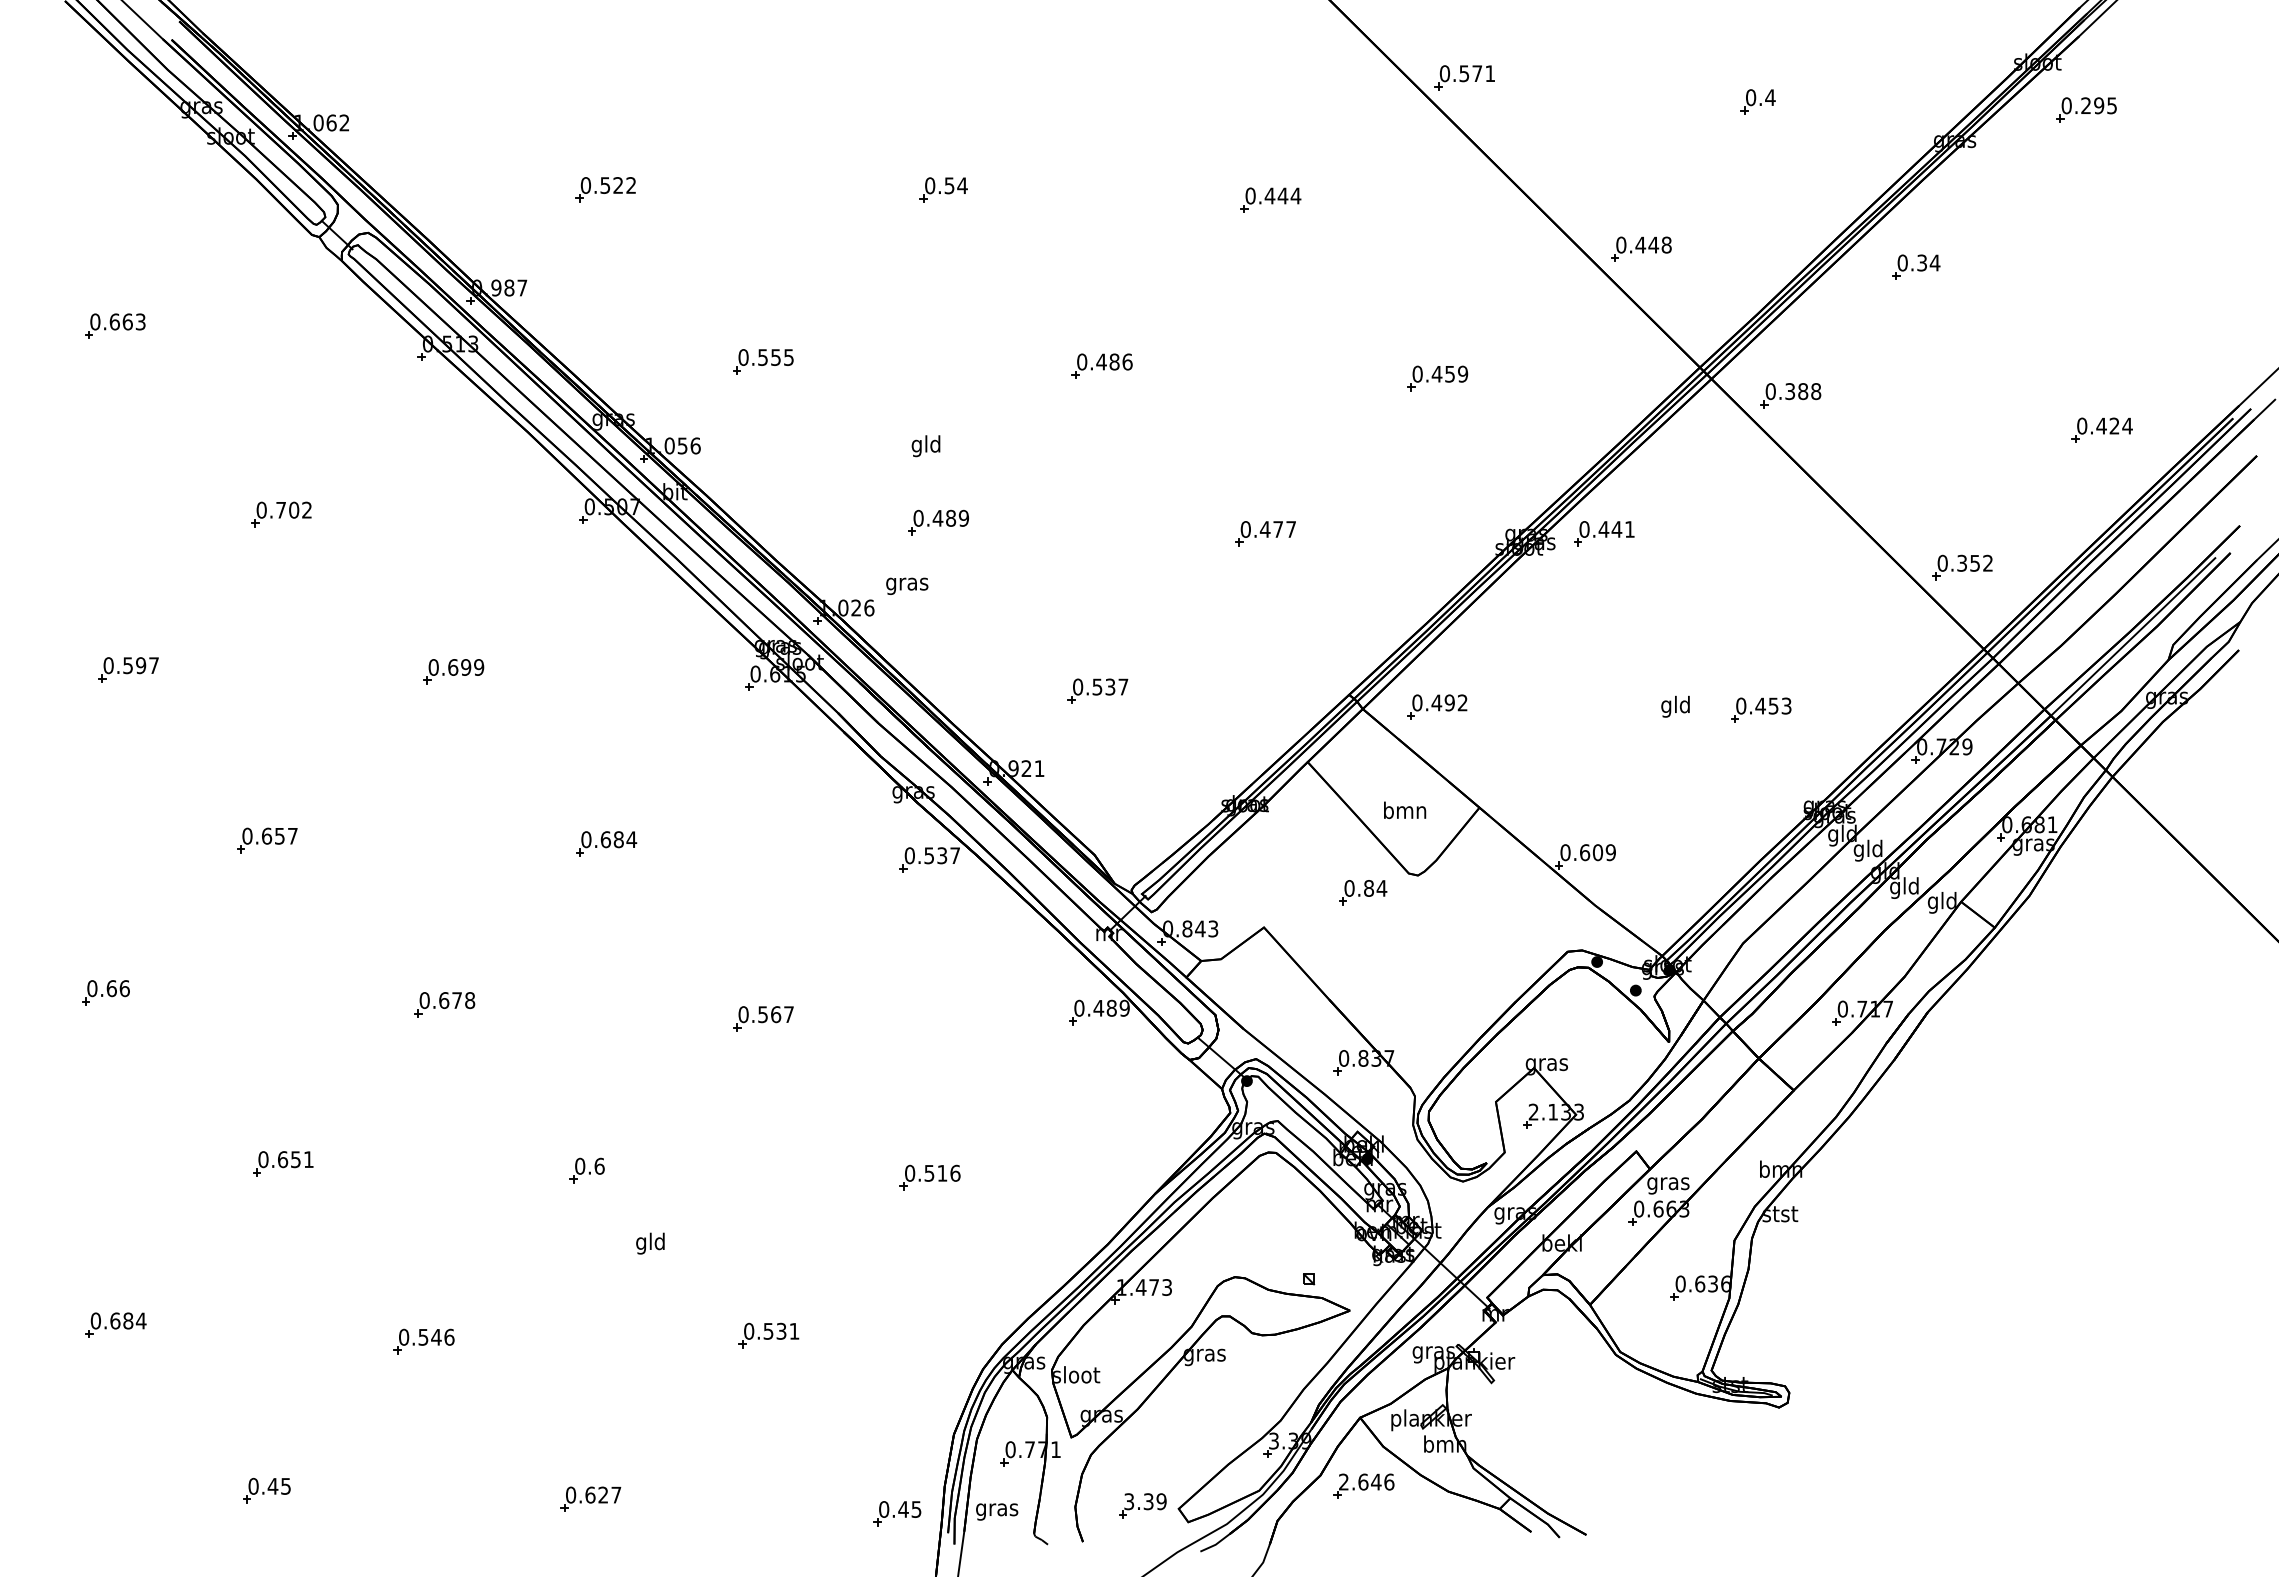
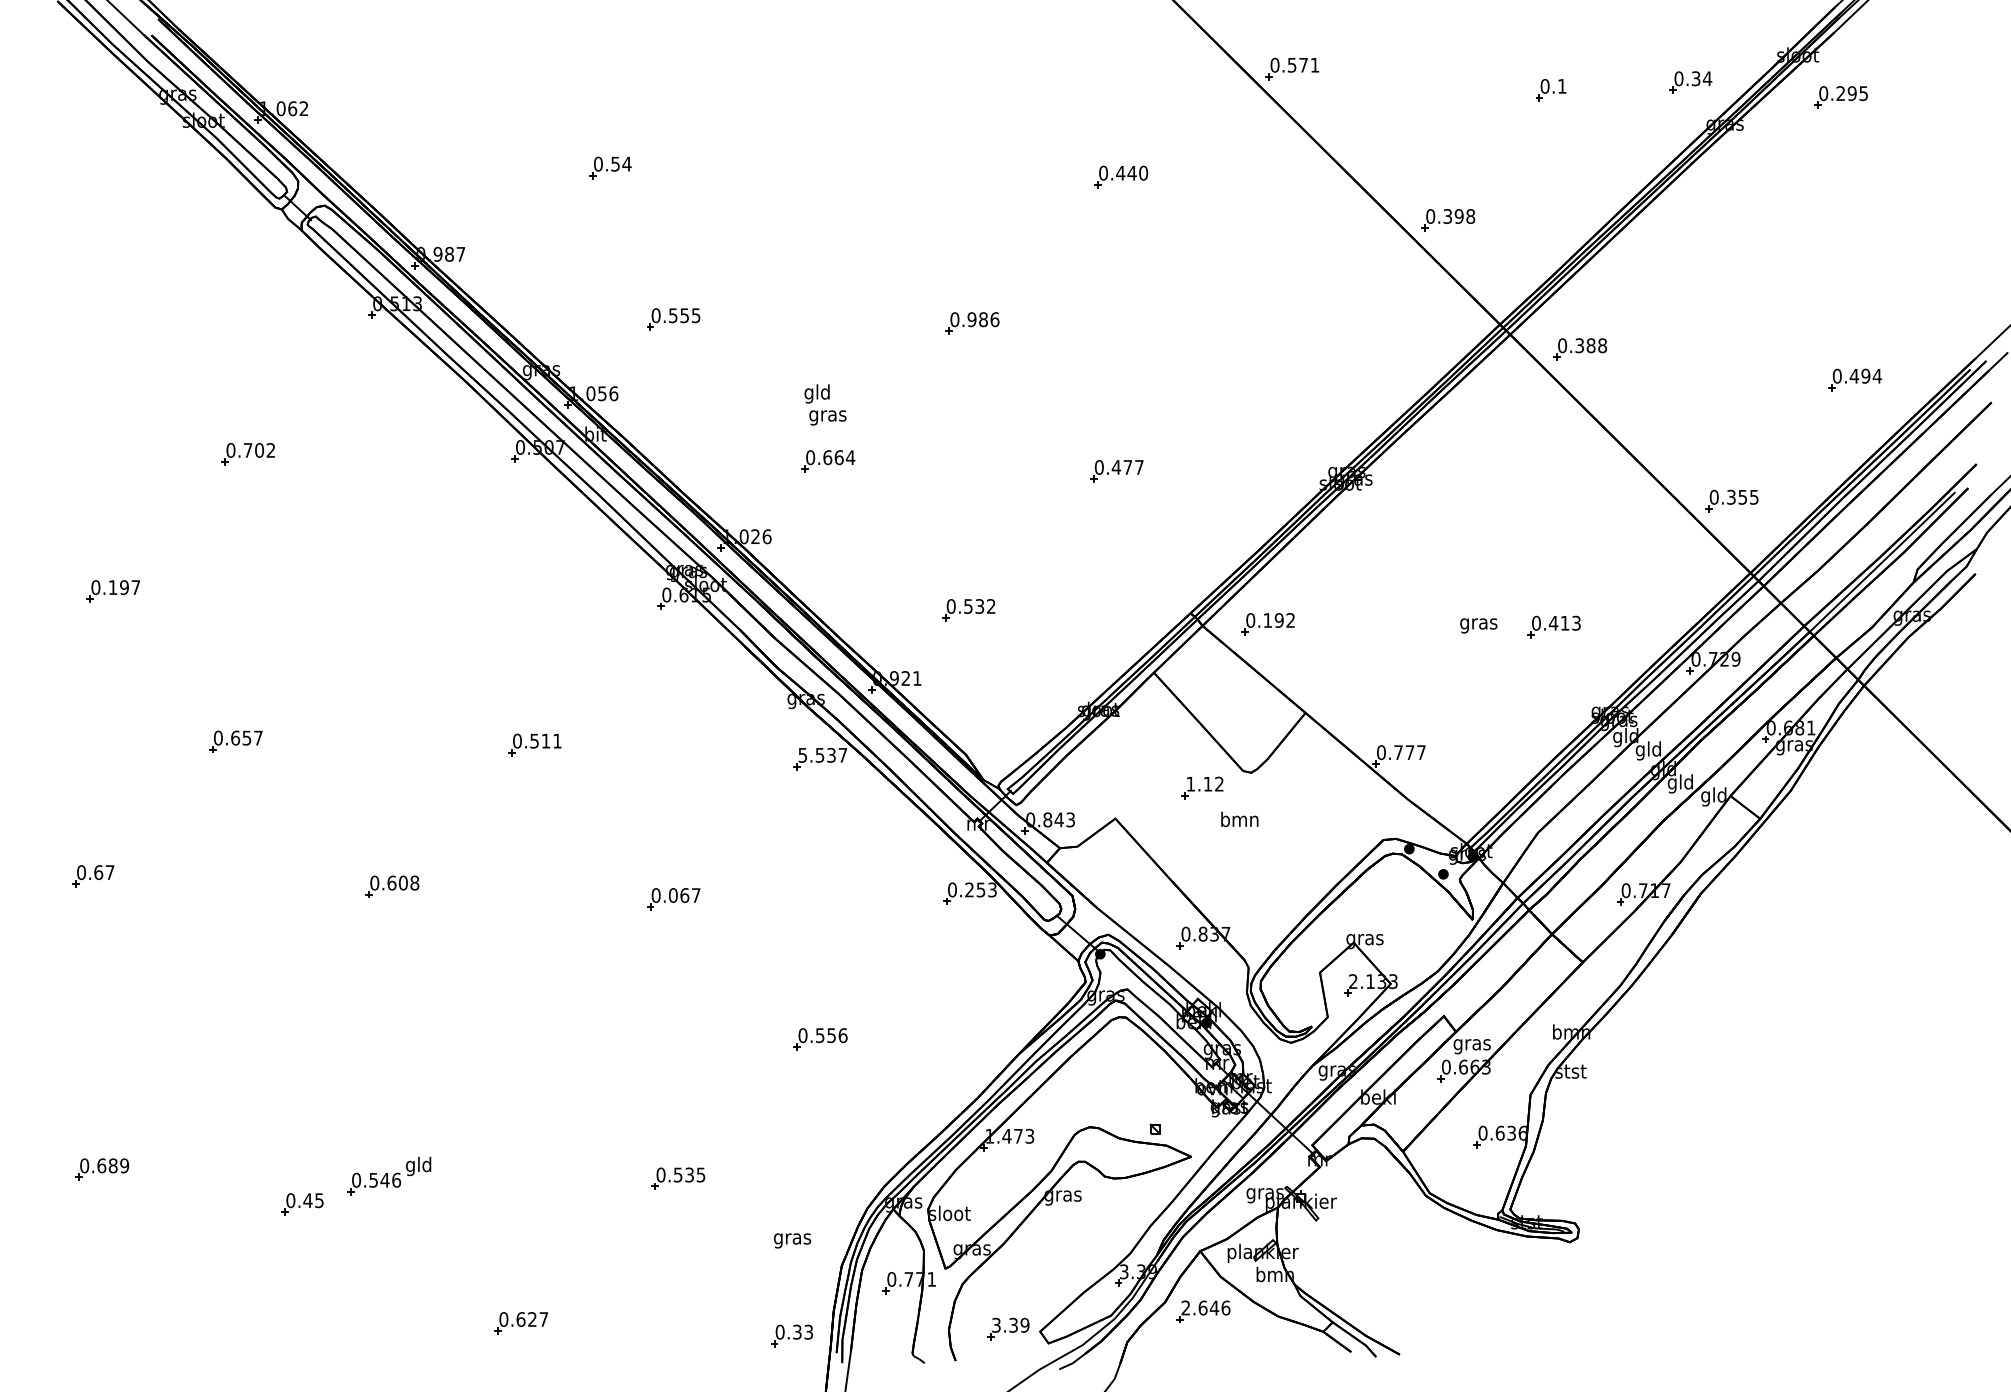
text: (1770, 97) -> (1562, 86), 0.4 -> 0.1
part: (605, 189) -> (534, 167), removed
part: (943, 189) -> (610, 167), moved
text: (1295, 195) -> (1143, 172), 0.444 -> 0.440
text: (1647, 244) -> (1453, 215), 0.448 -> 0.398
part: (1916, 266) -> (1691, 81), moved
part: (115, 325) -> (101, 287), removed
text: (1101, 361) -> (971, 319), 0.486 -> 0.986
part: (1437, 378) -> (1268, 334), removed
text: (2114, 425) -> (1865, 375), 0.424 -> 0.494
text: (950, 517) -> (838, 456), 0.489 -> 0.664
part: (1604, 533) -> (1415, 470), removed
text: (1987, 562) -> (1753, 496), 0.352 -> 0.355
text: (907, 585) -> (828, 417), moved
text: (127, 665) -> (112, 587), 0.597 -> 0.197
part: (453, 671) -> (400, 592), removed
text: (1123, 686) -> (991, 605), 0.537 -> 0.532
text: (1436, 702) -> (1267, 620), 0.492 -> 0.192
text: (1773, 705) -> (1564, 622), 0.453 -> 0.413
text: (1675, 706) -> (1478, 623), gld -> gras
text: (1405, 810) -> (1240, 819), moved
text: (618, 839) -> (545, 741), 0.684 -> 0.511
text: (1597, 852) -> (1409, 752), 0.609 -> 0.777
text: (909, 855) -> (802, 755), 0.537 -> 5.537
text: (1365, 888) -> (1204, 784), 0.84 -> 1.12
text: (124, 988) -> (109, 872), 0.66 -> 0.67
text: (457, 1000) -> (403, 883), 0.678 -> 0.608
text: (1111, 1007) -> (980, 889), 0.489 -> 0.253
text: (763, 1014) -> (673, 895), 0.567 -> 0.067
part: (283, 1163) -> (250, 1026), removed
part: (586, 1170) -> (517, 1033), removed
text: (942, 1173) -> (831, 1035), 0.516 -> 0.556
text: (650, 1243) -> (418, 1166), moved
text: (140, 1320) -> (123, 1165), 0.684 -> 0.689
text: (794, 1331) -> (701, 1175), 0.531 -> 0.535
part: (266, 1490) -> (302, 1204), moved
text: (909, 1509) -> (802, 1332), 0.45 -> 0.33
text: (997, 1511) -> (792, 1240), moved

